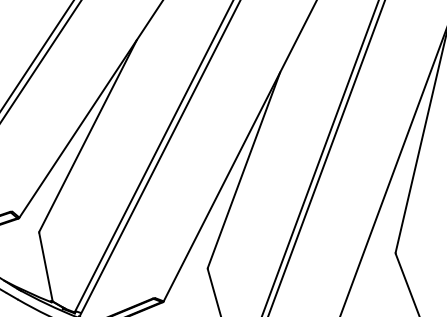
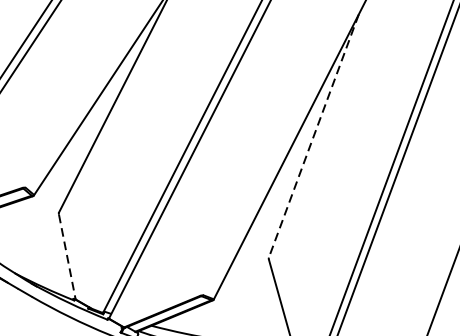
line: (243, 170) -> (313, 136), solid -> dashed
line: (46, 267) -> (67, 257), solid -> dashed

